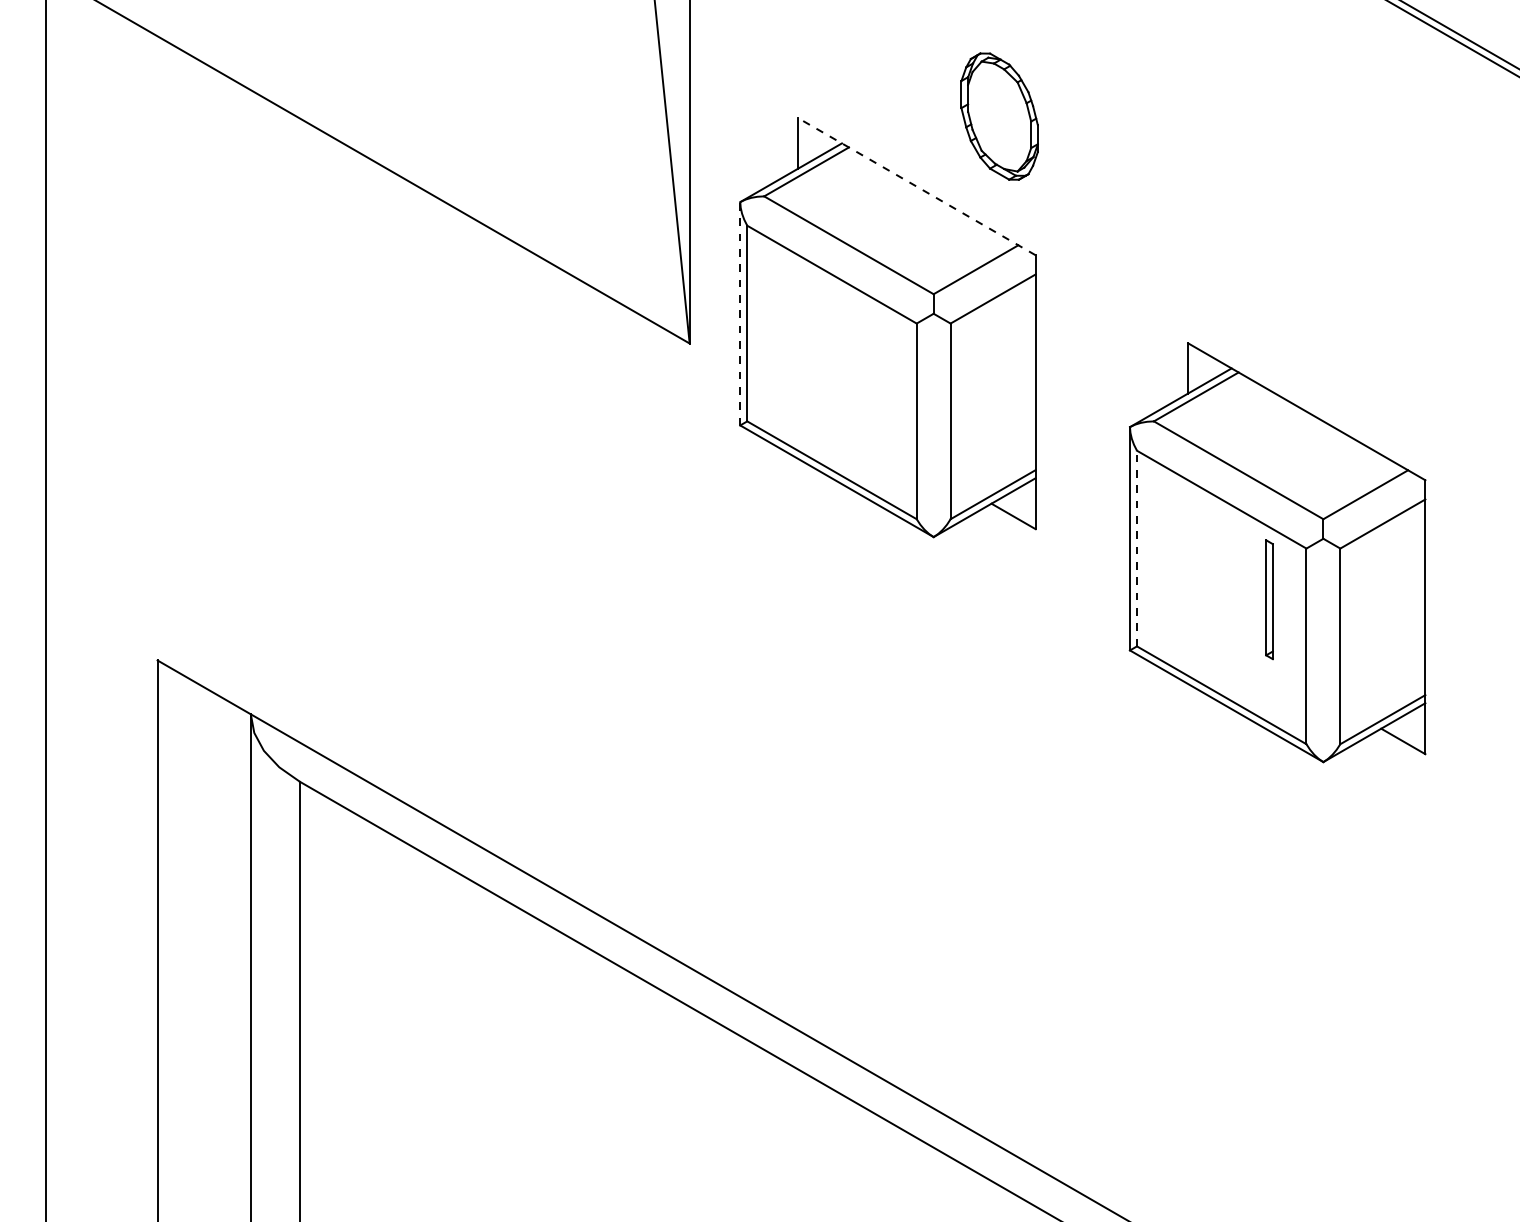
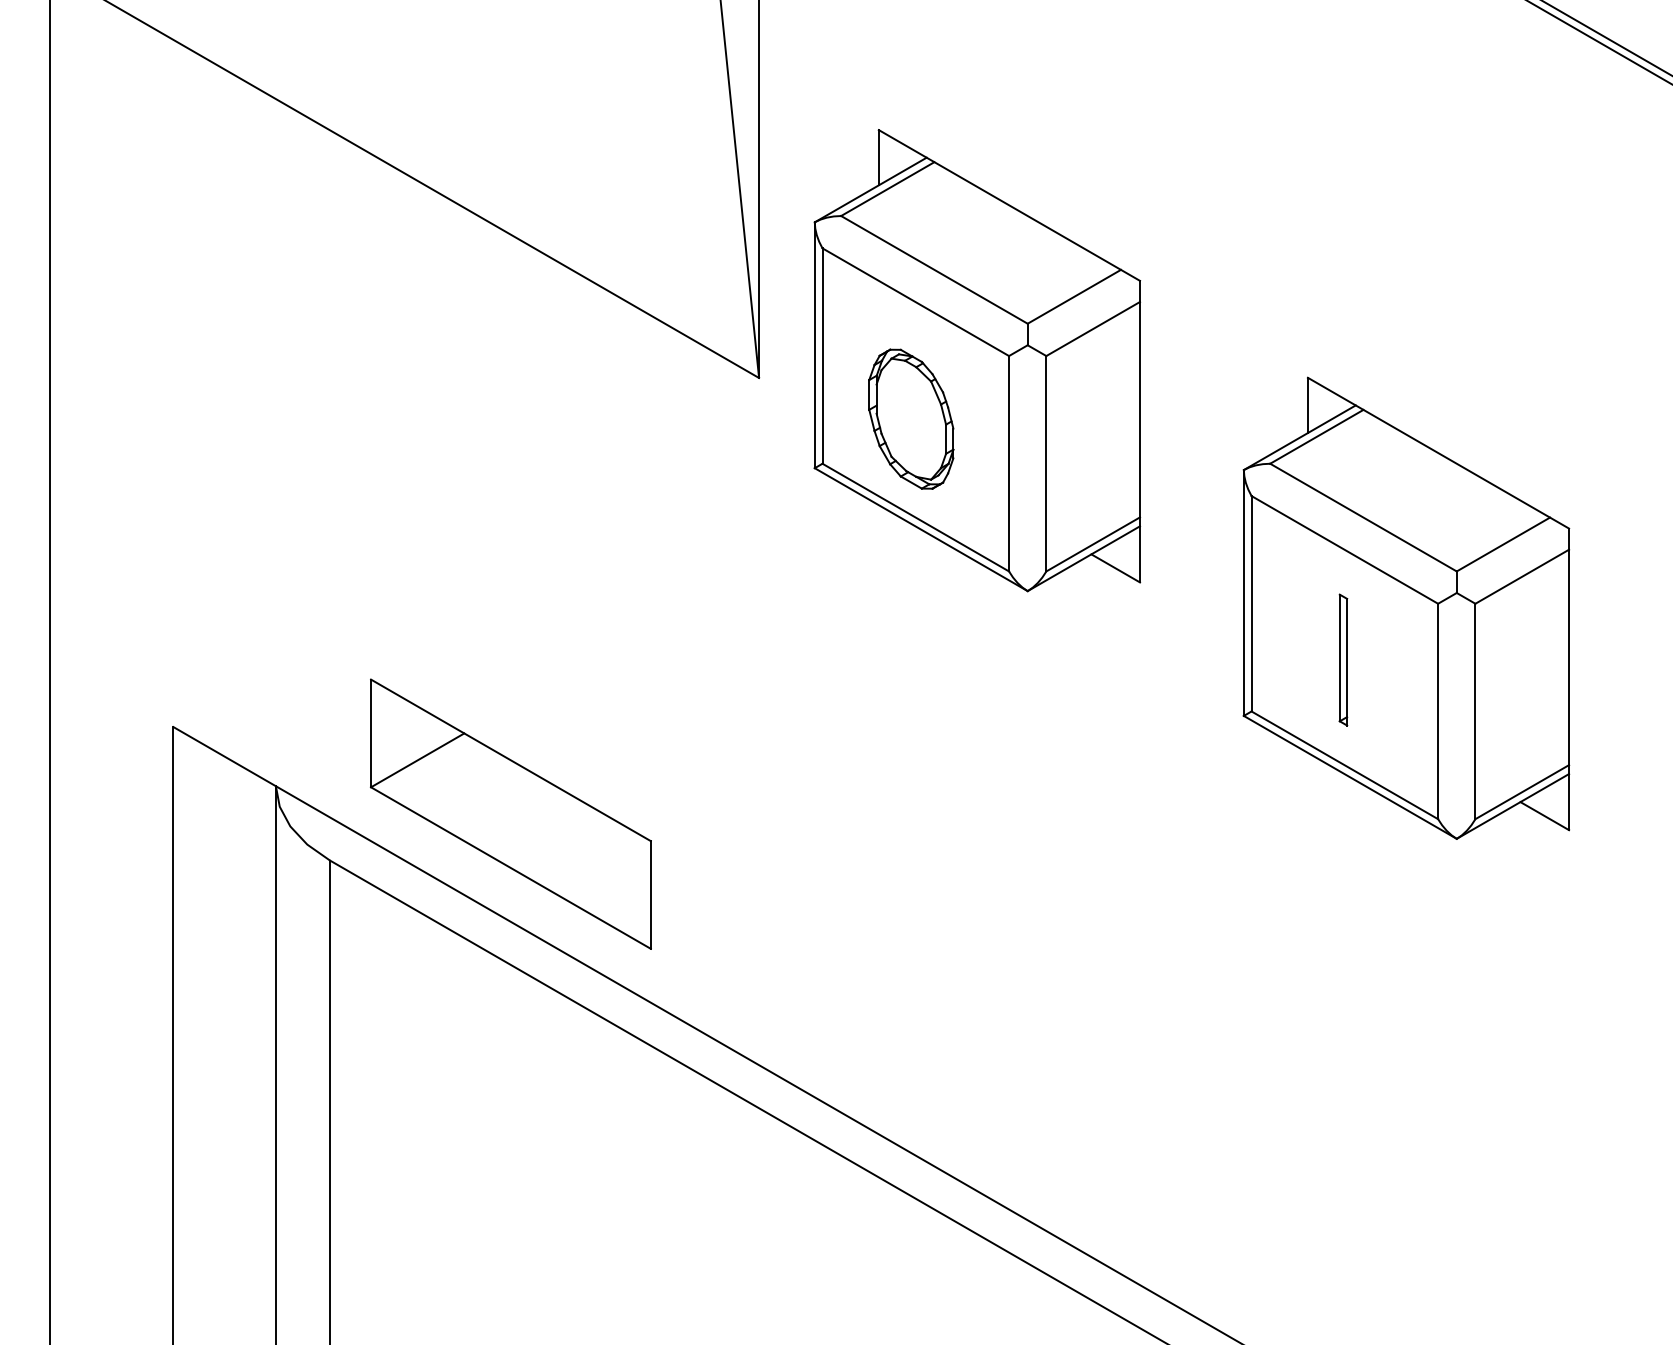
part: (999, 115) -> (911, 418), moved
line: (917, 186) -> (1009, 205), dashed -> solid
line: (740, 313) -> (814, 345), dashed -> solid
line: (1136, 548) -> (1251, 603), dashed -> solid
part: (1269, 599) -> (1343, 659), moved
part: (463, 739) -> (510, 813), added

